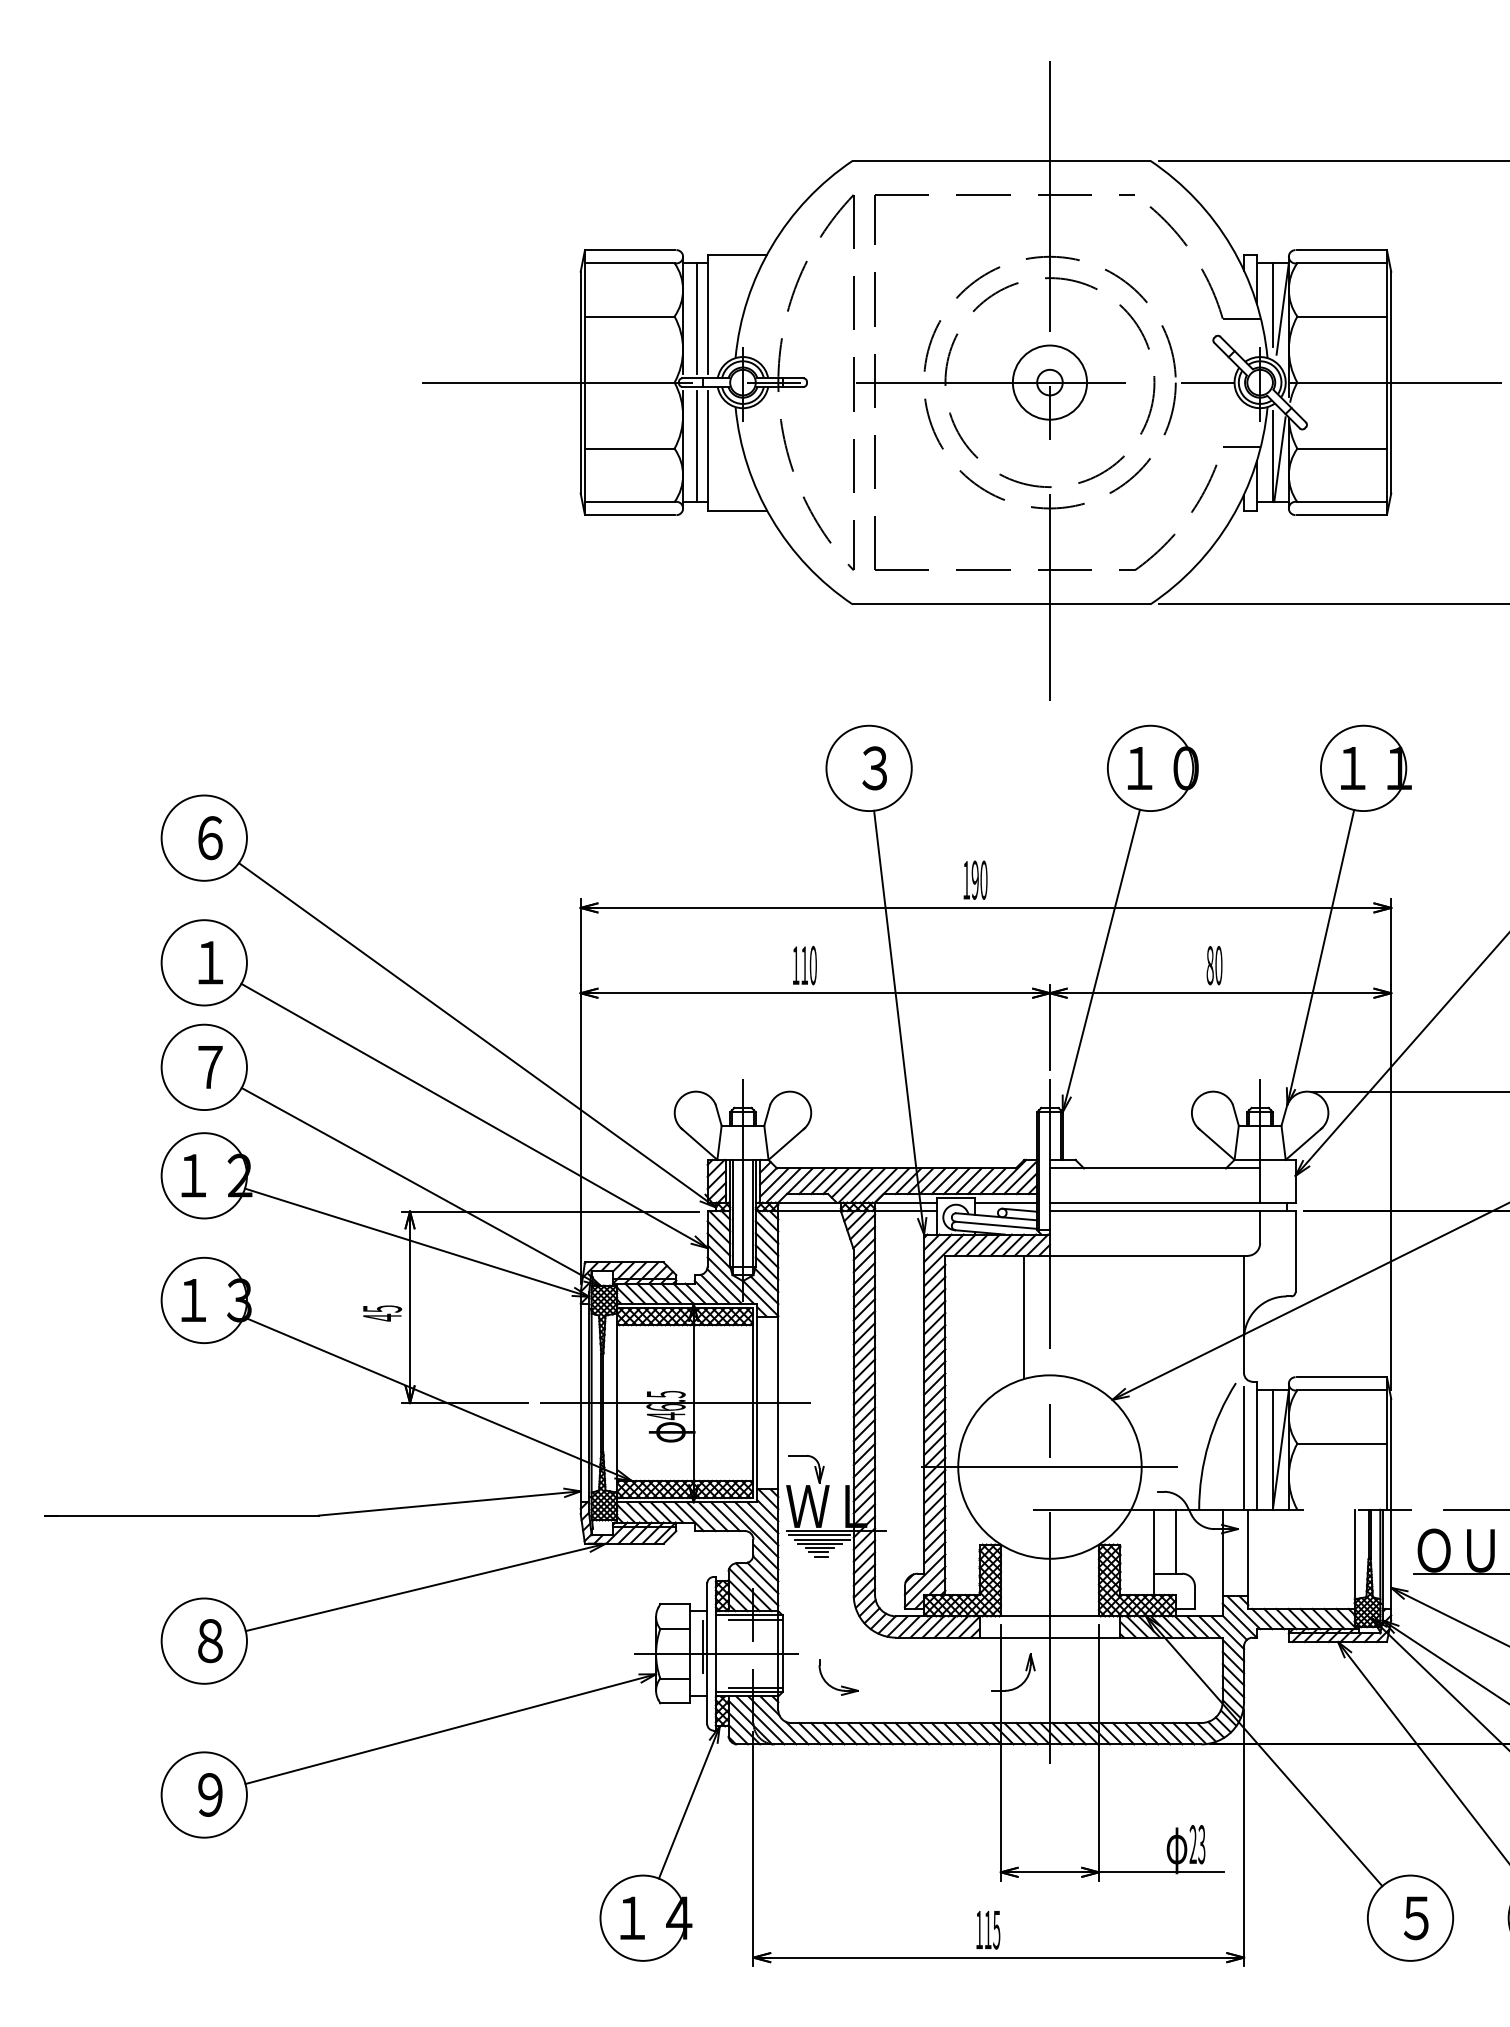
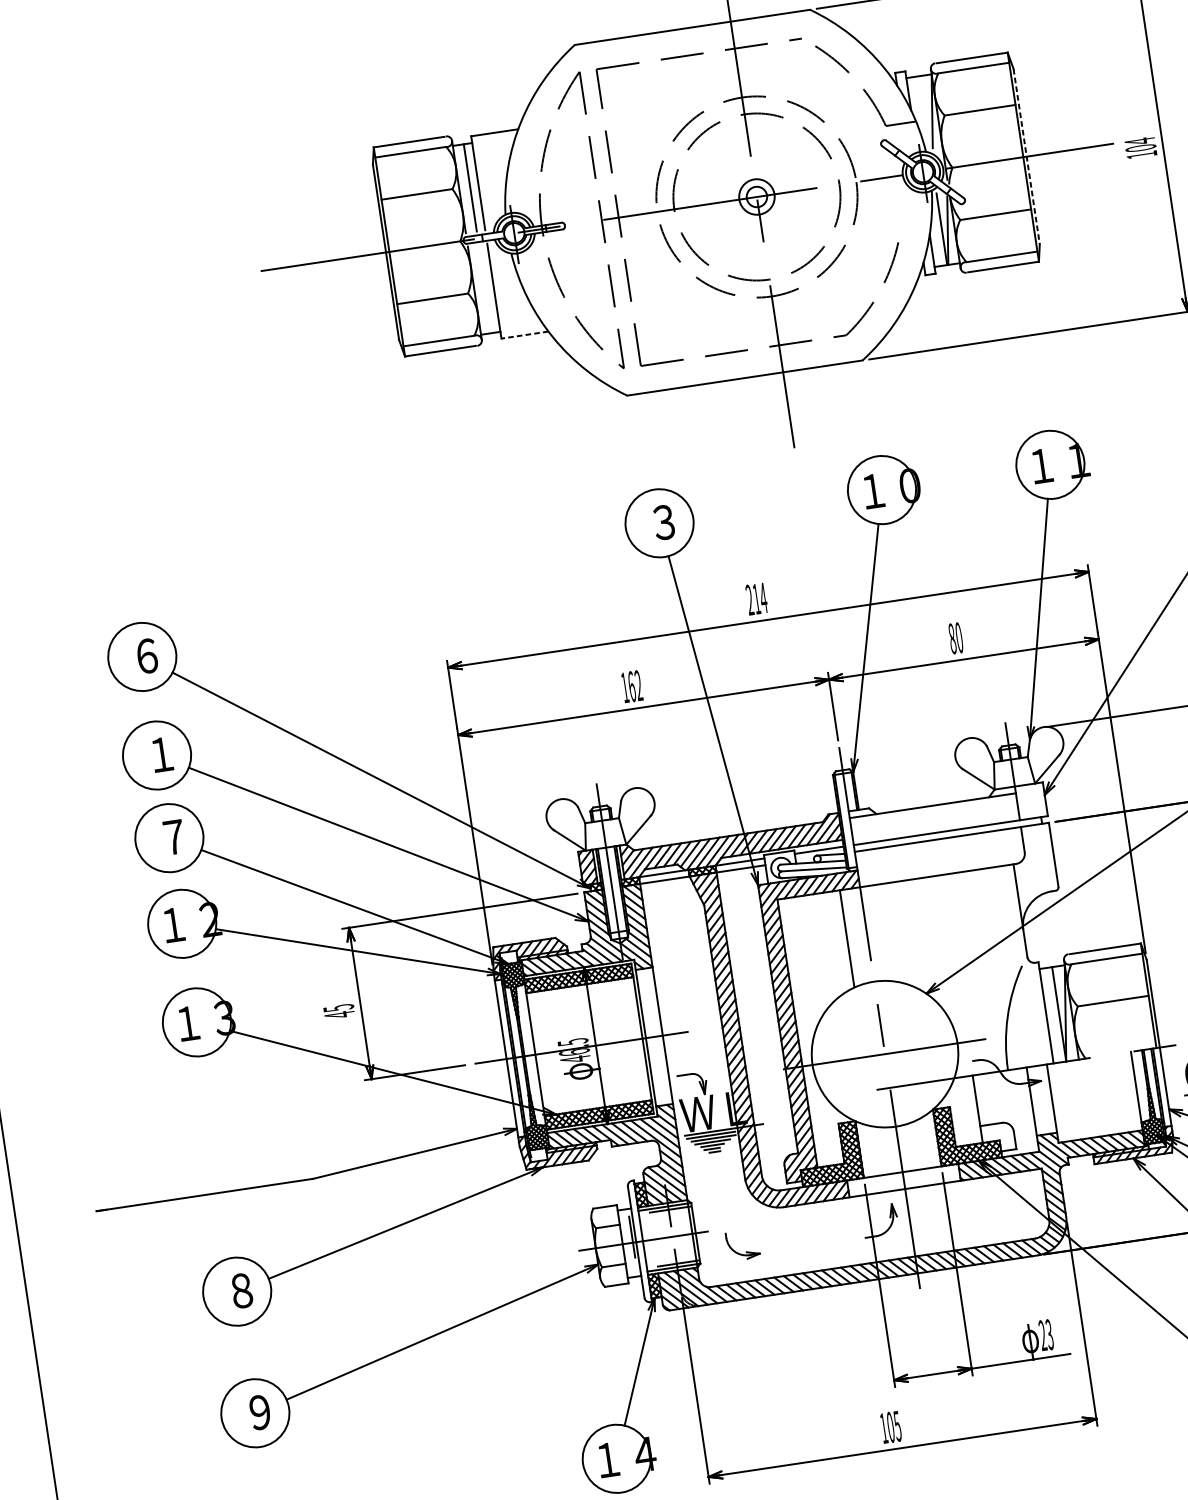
line: (1272, 305) -> (923, 109), removed
circle: (1049, 382) -> (756, 196), size x0.6
line: (1391, 382) -> (1026, 156), solid -> dashed
line: (696, 446) -> (485, 289), removed
line: (1241, 446) -> (915, 224), removed
line: (737, 510) -> (525, 334), solid -> dashed
text: (975, 879) -> (756, 598), 190 -> 214
text: (808, 965) -> (634, 686), 110 -> 162
line: (1244, 1448) -> (1036, 1016), removed
line: (1175, 1541) -> (993, 1098), removed
text: (987, 1929) -> (890, 1427), 115 -> 105

